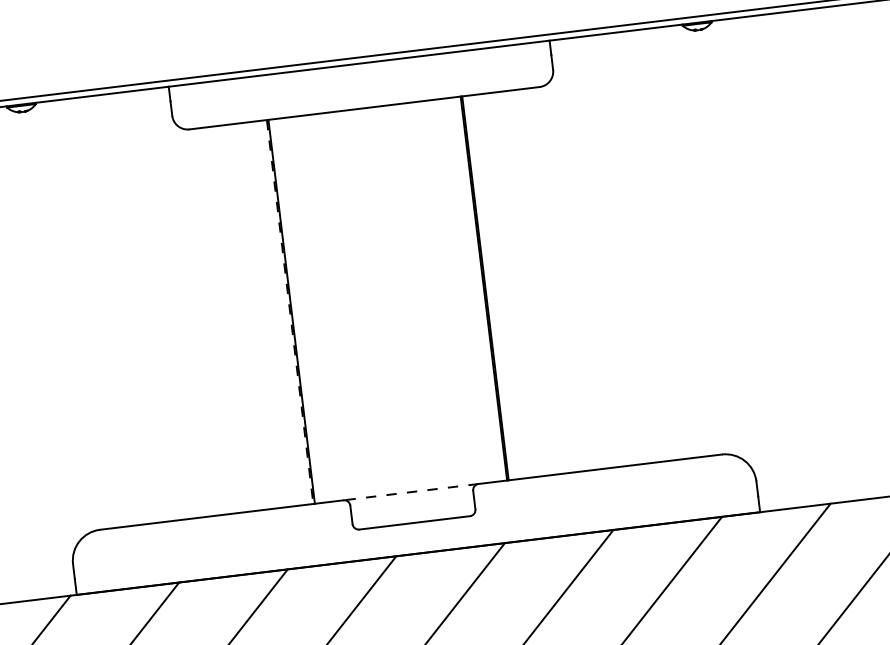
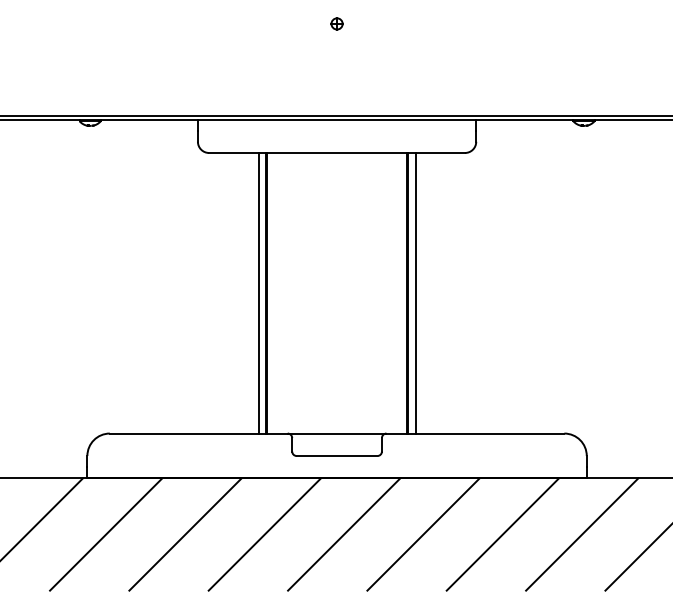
line: (495, 287) -> (415, 293), added
line: (289, 312) -> (265, 293), dashed -> solid
line: (280, 313) -> (258, 293), added
line: (410, 492) -> (336, 433), dashed -> solid

